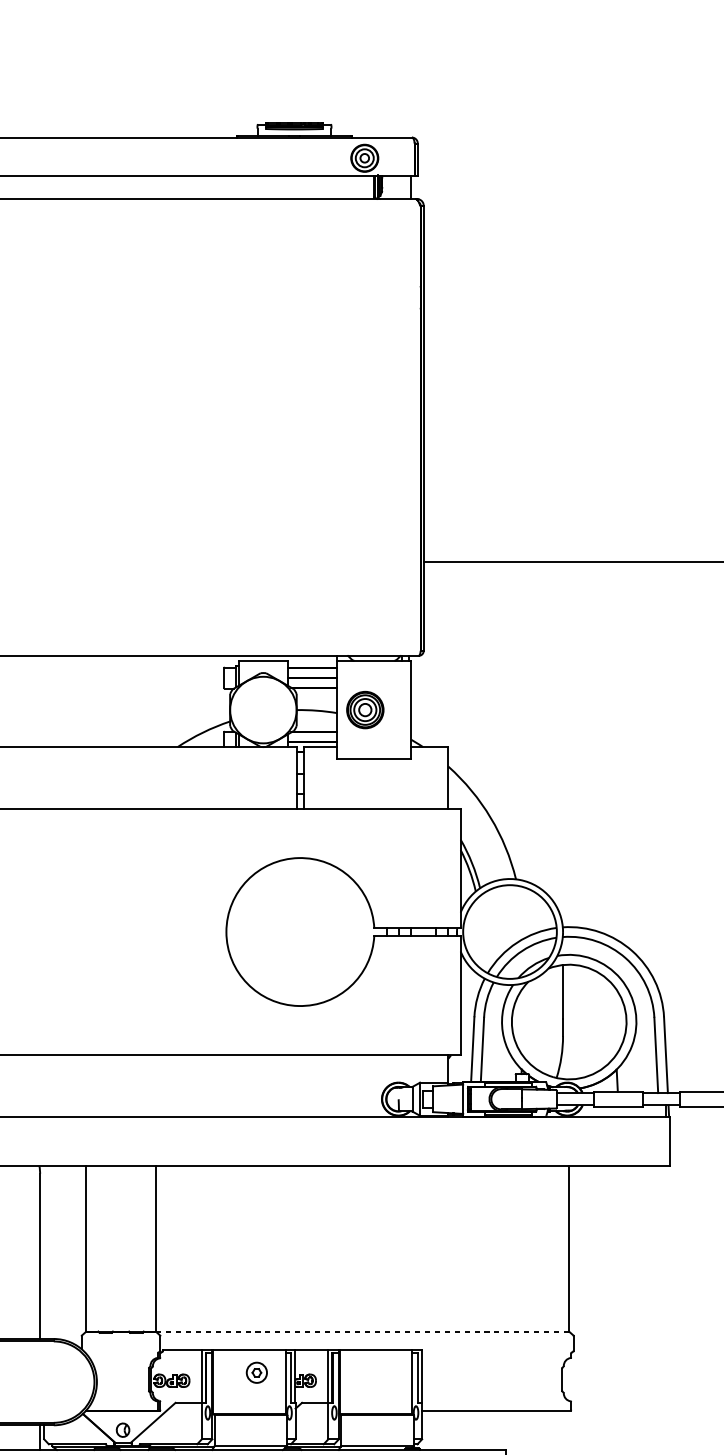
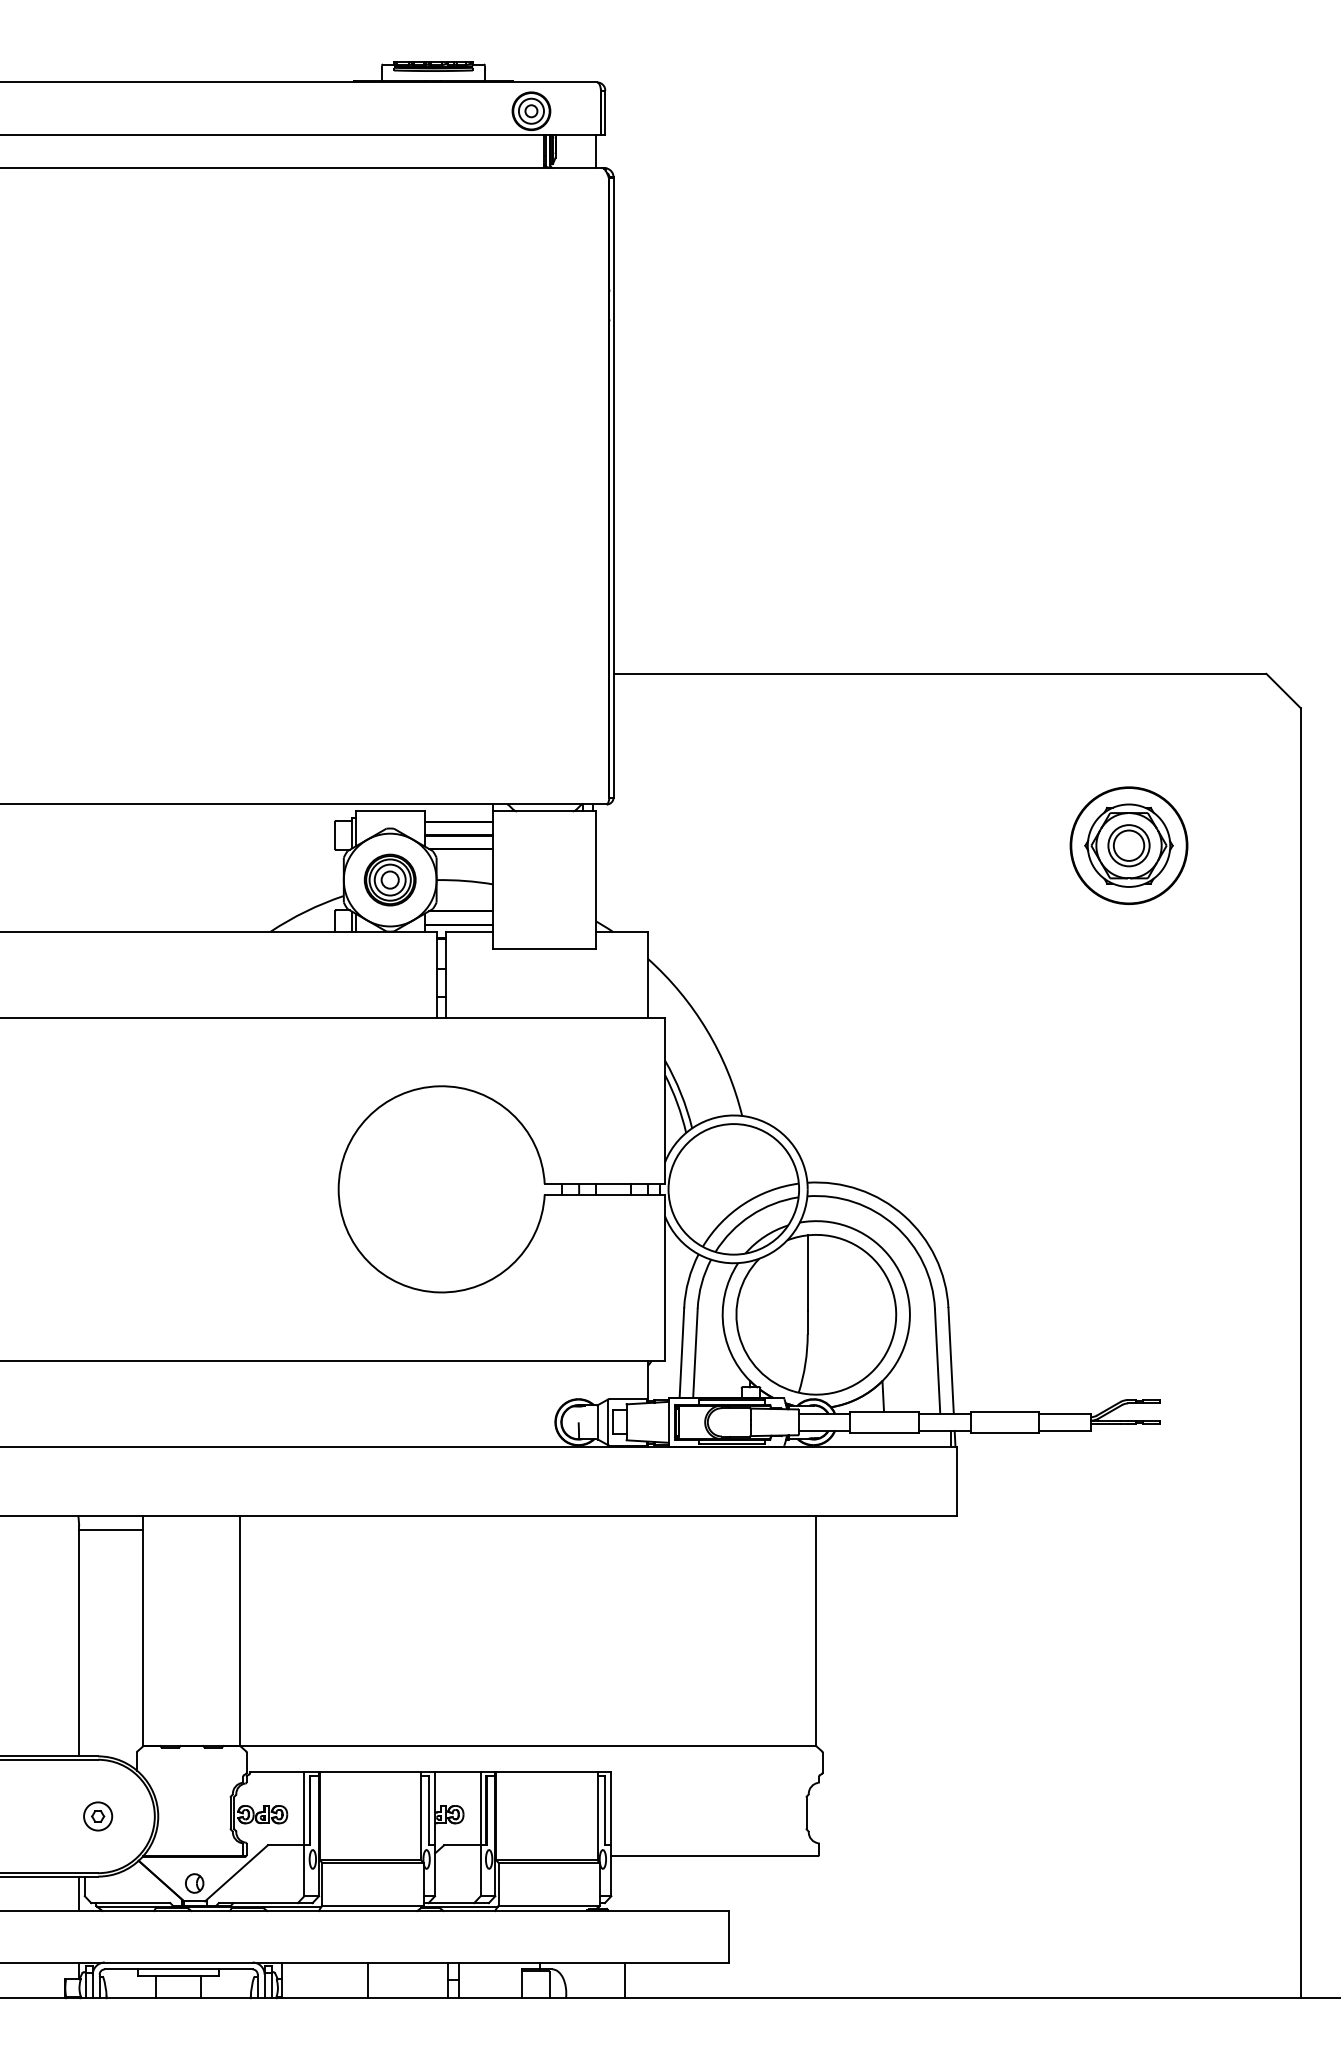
part: (364, 709) -> (389, 879), moved
line: (63, 1176) -> (111, 1529), added
line: (362, 1331) -> (528, 1746), dashed -> solid
part: (257, 1372) -> (98, 1816), moved

